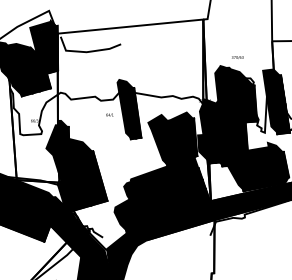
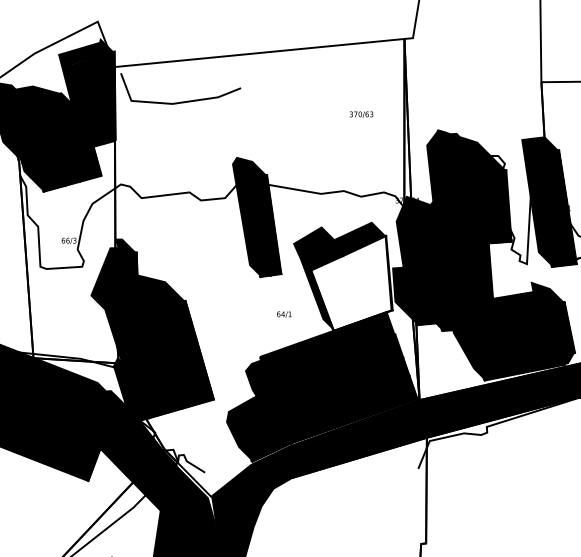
text: (237, 57) -> (361, 114), moved
text: (109, 114) -> (283, 313), moved
fill: (176, 142) -> (351, 283), removed

